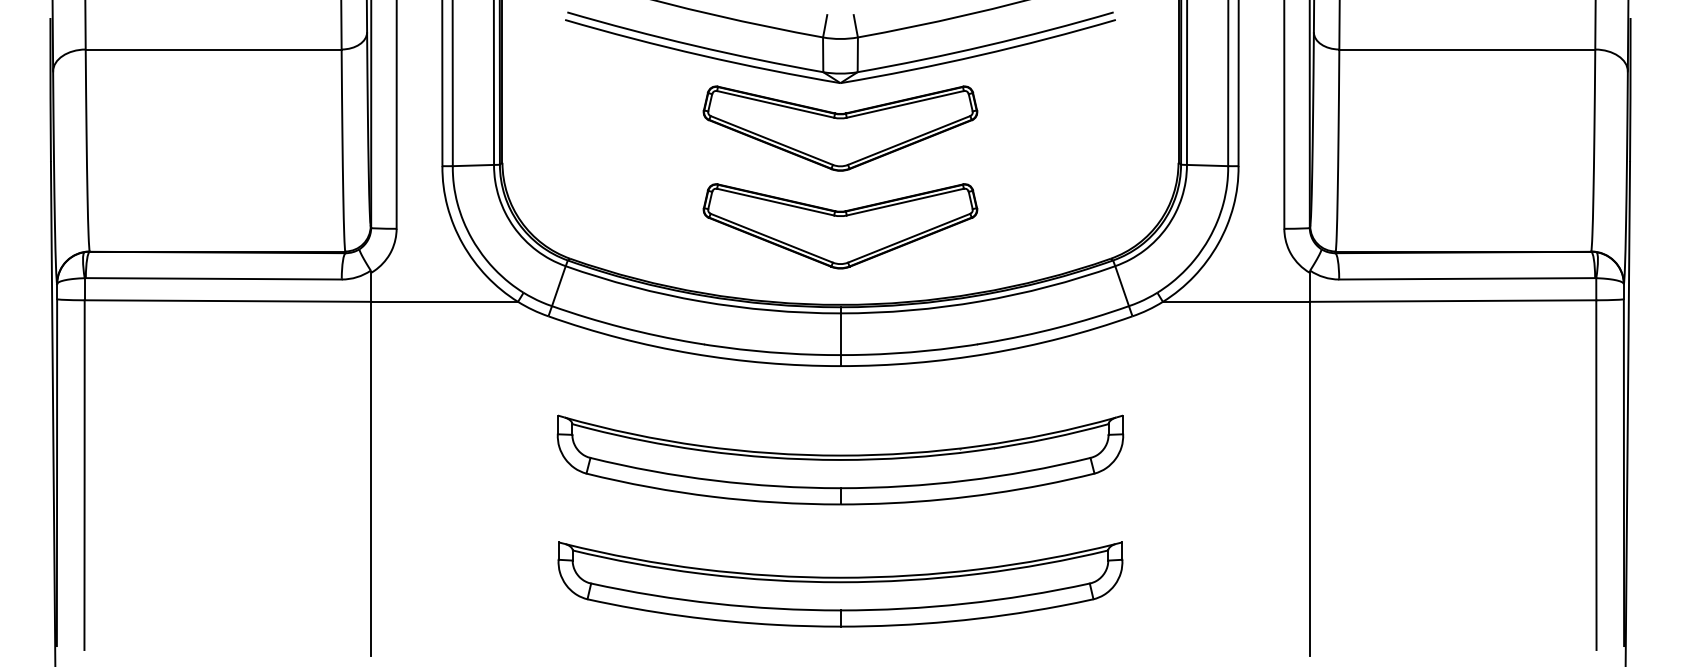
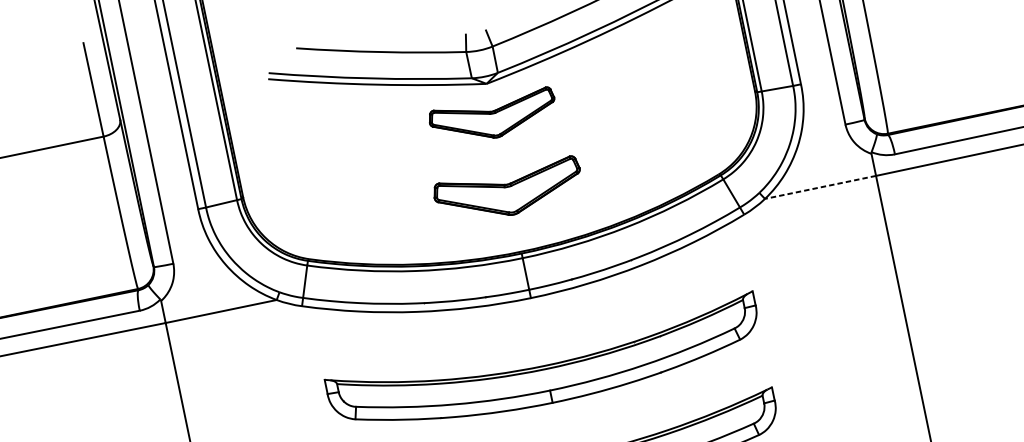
part: (840, 128) -> (493, 118), size x0.6
part: (840, 226) -> (509, 192), size x0.7
line: (1235, 301) -> (819, 187), solid -> dashed

